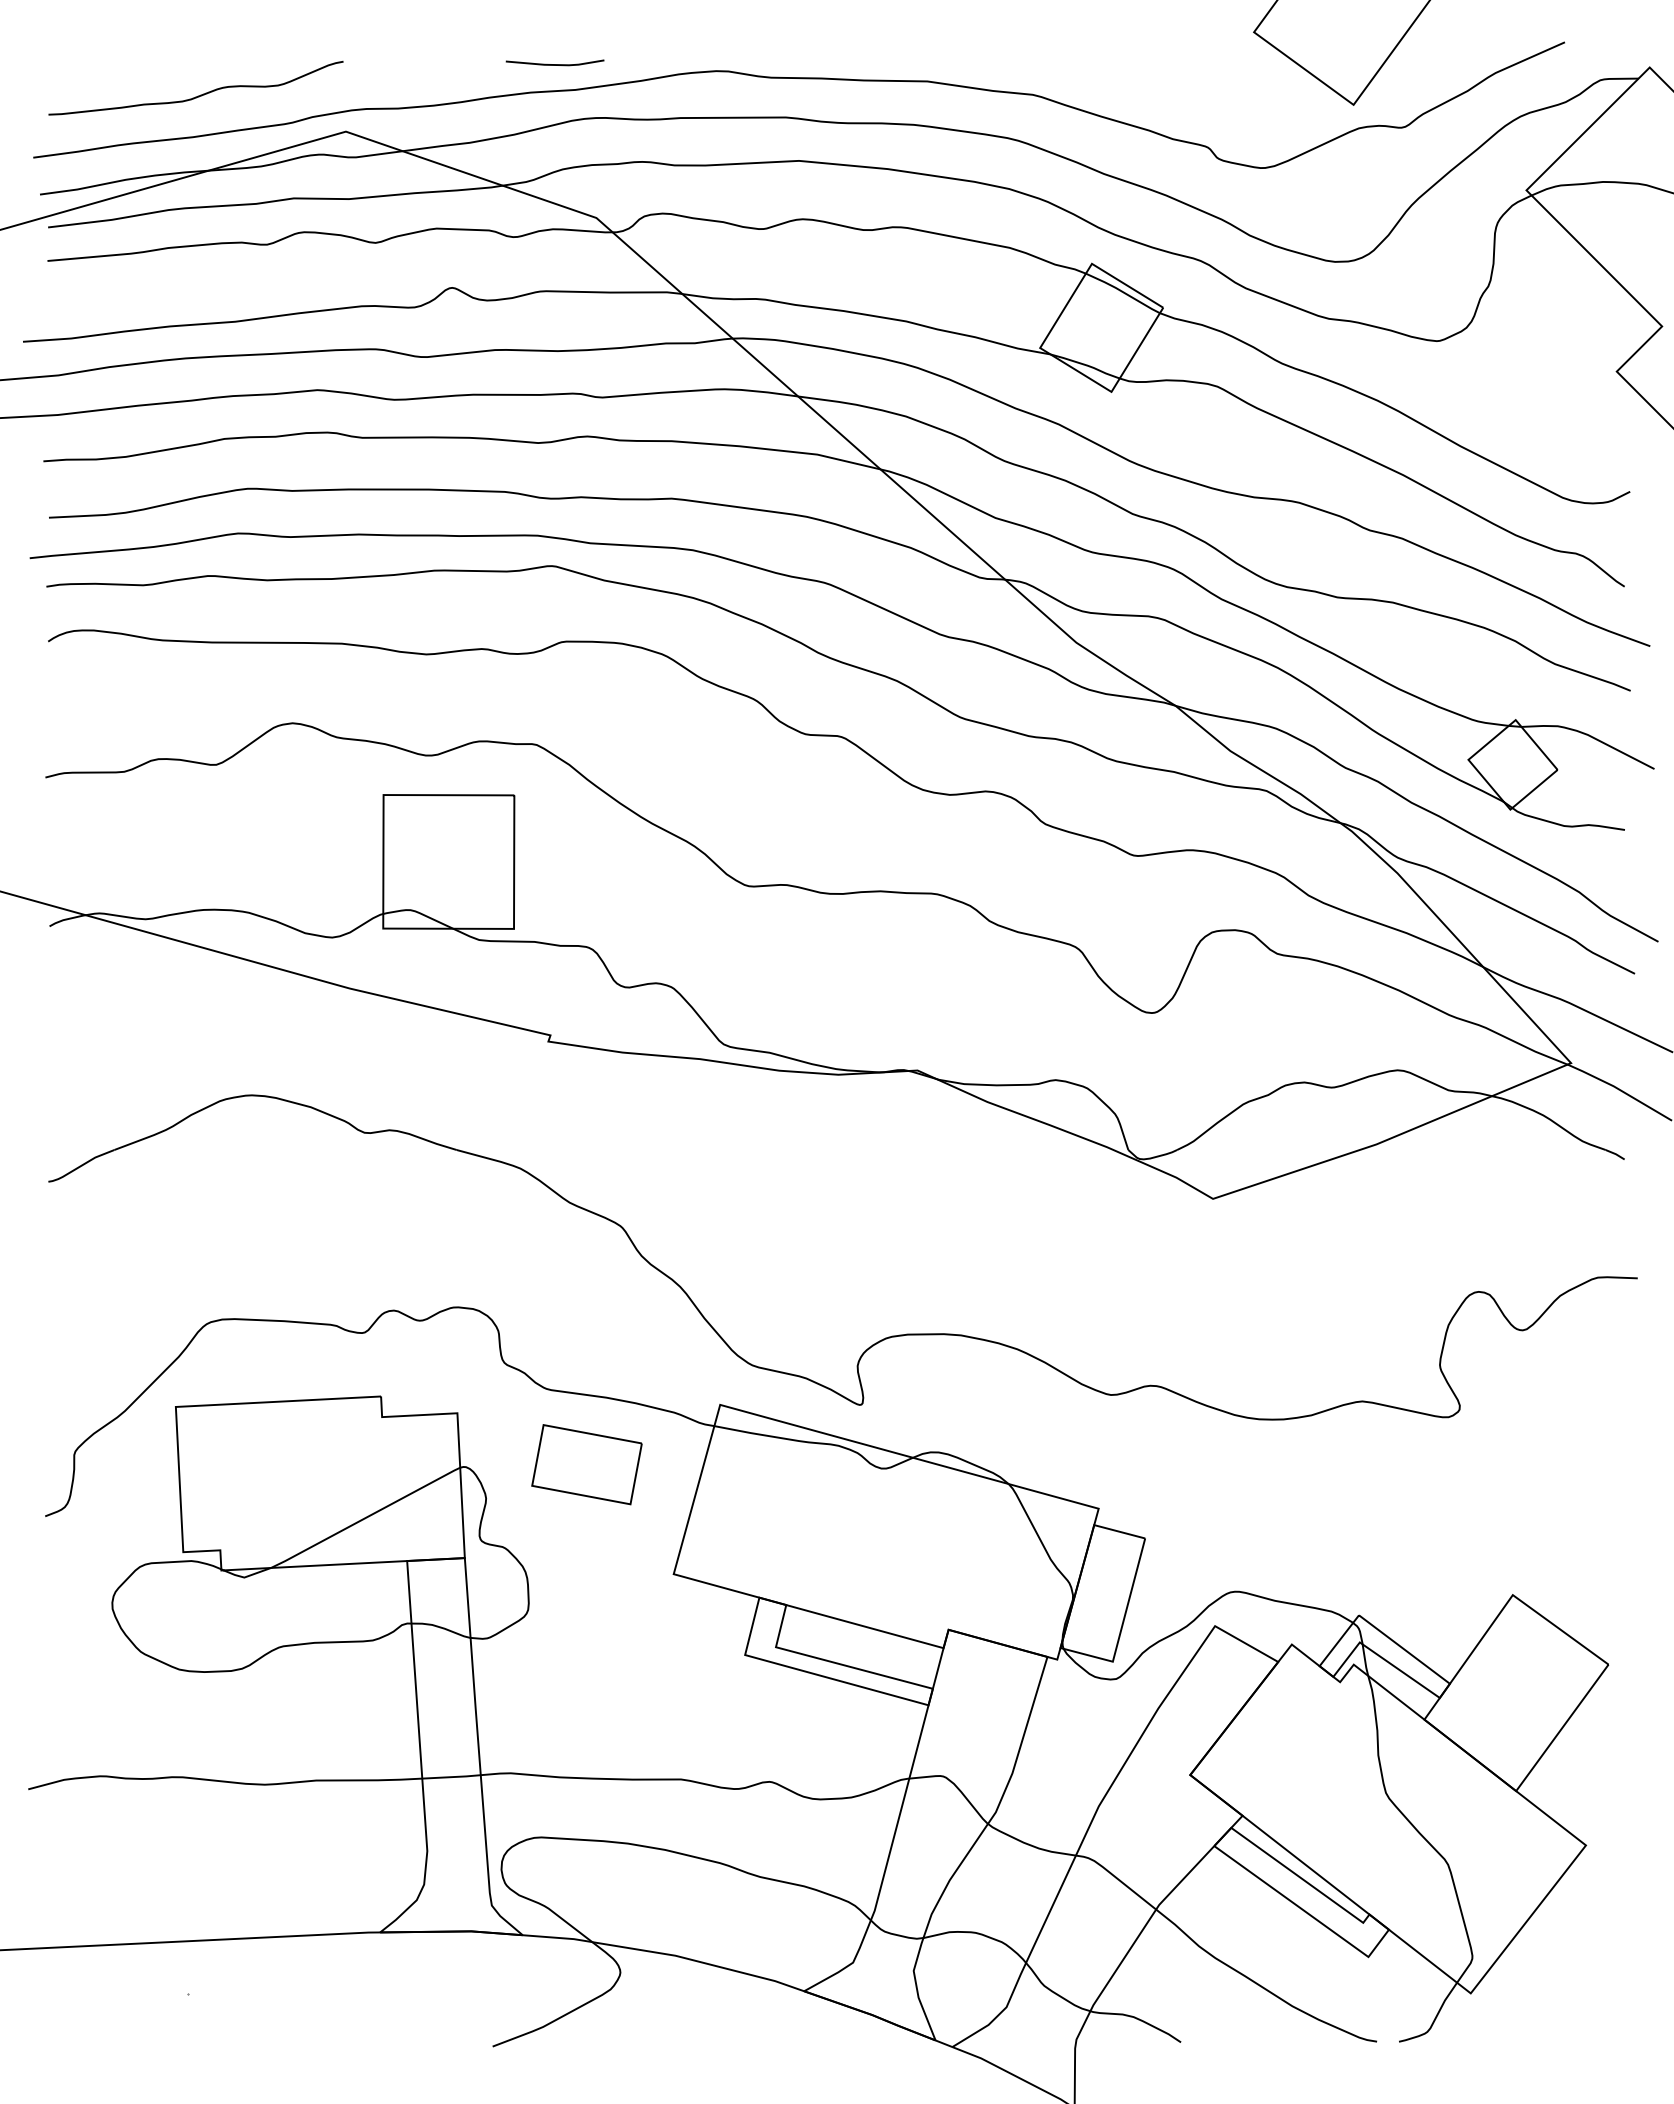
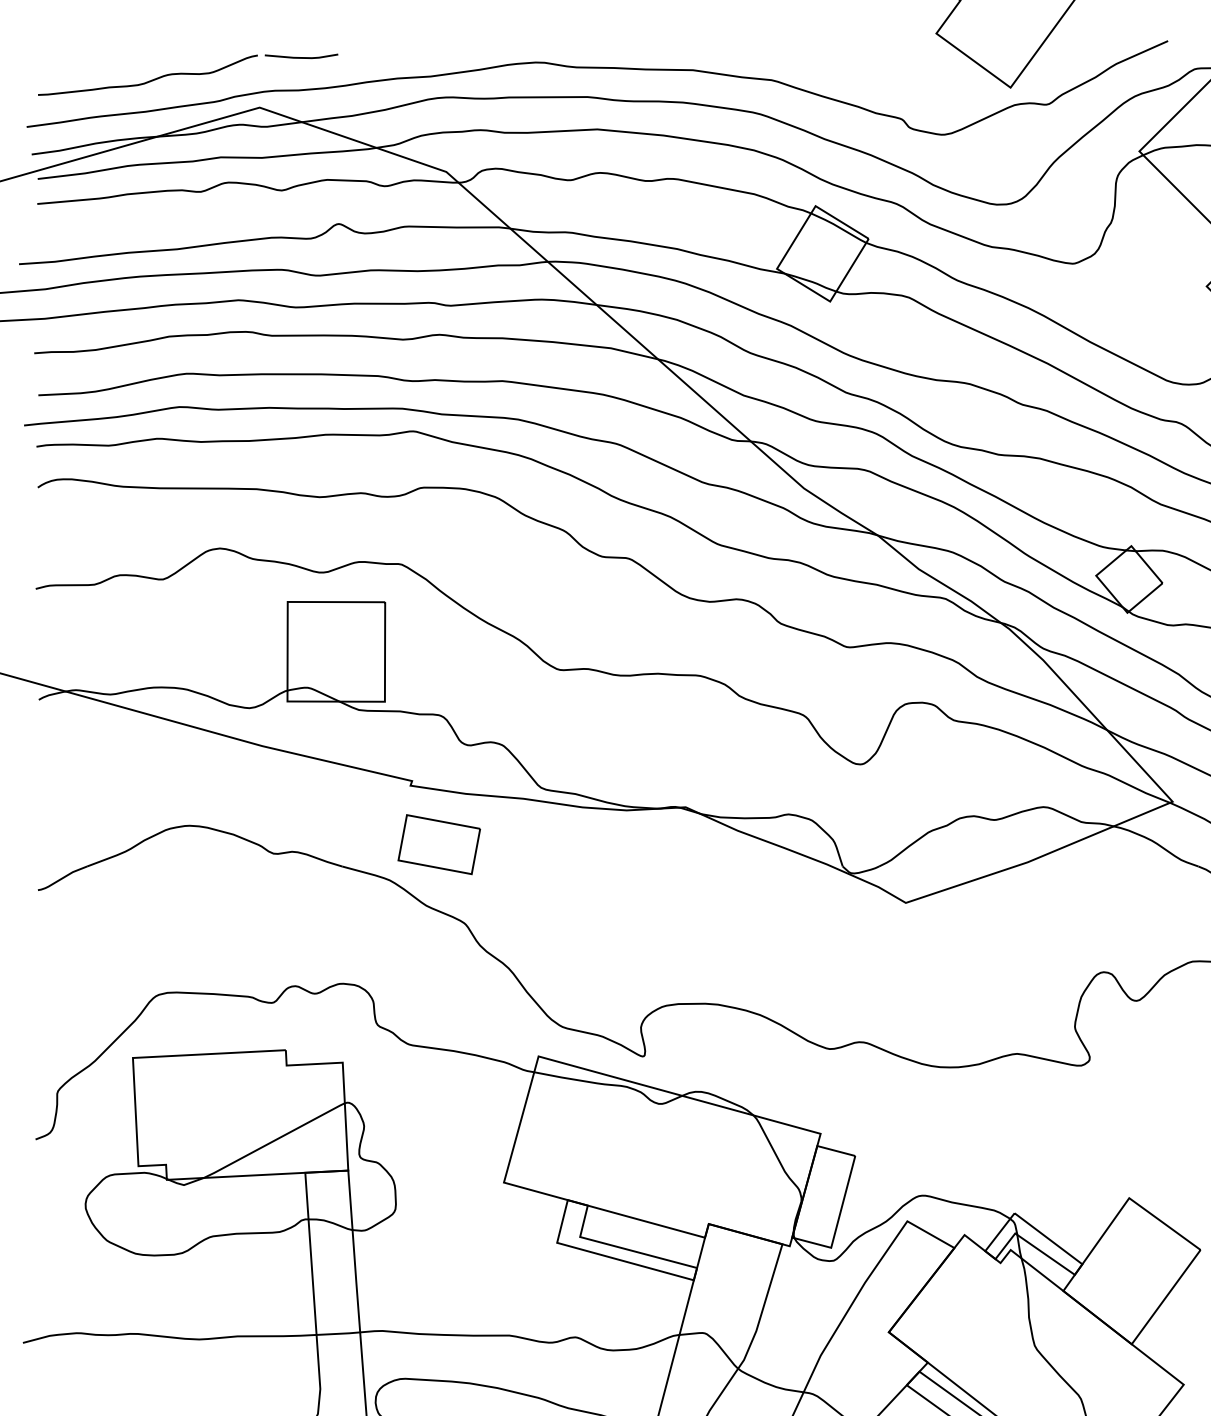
line: (554, 64) -> (301, 57), moved
part: (586, 1464) -> (438, 844), moved

